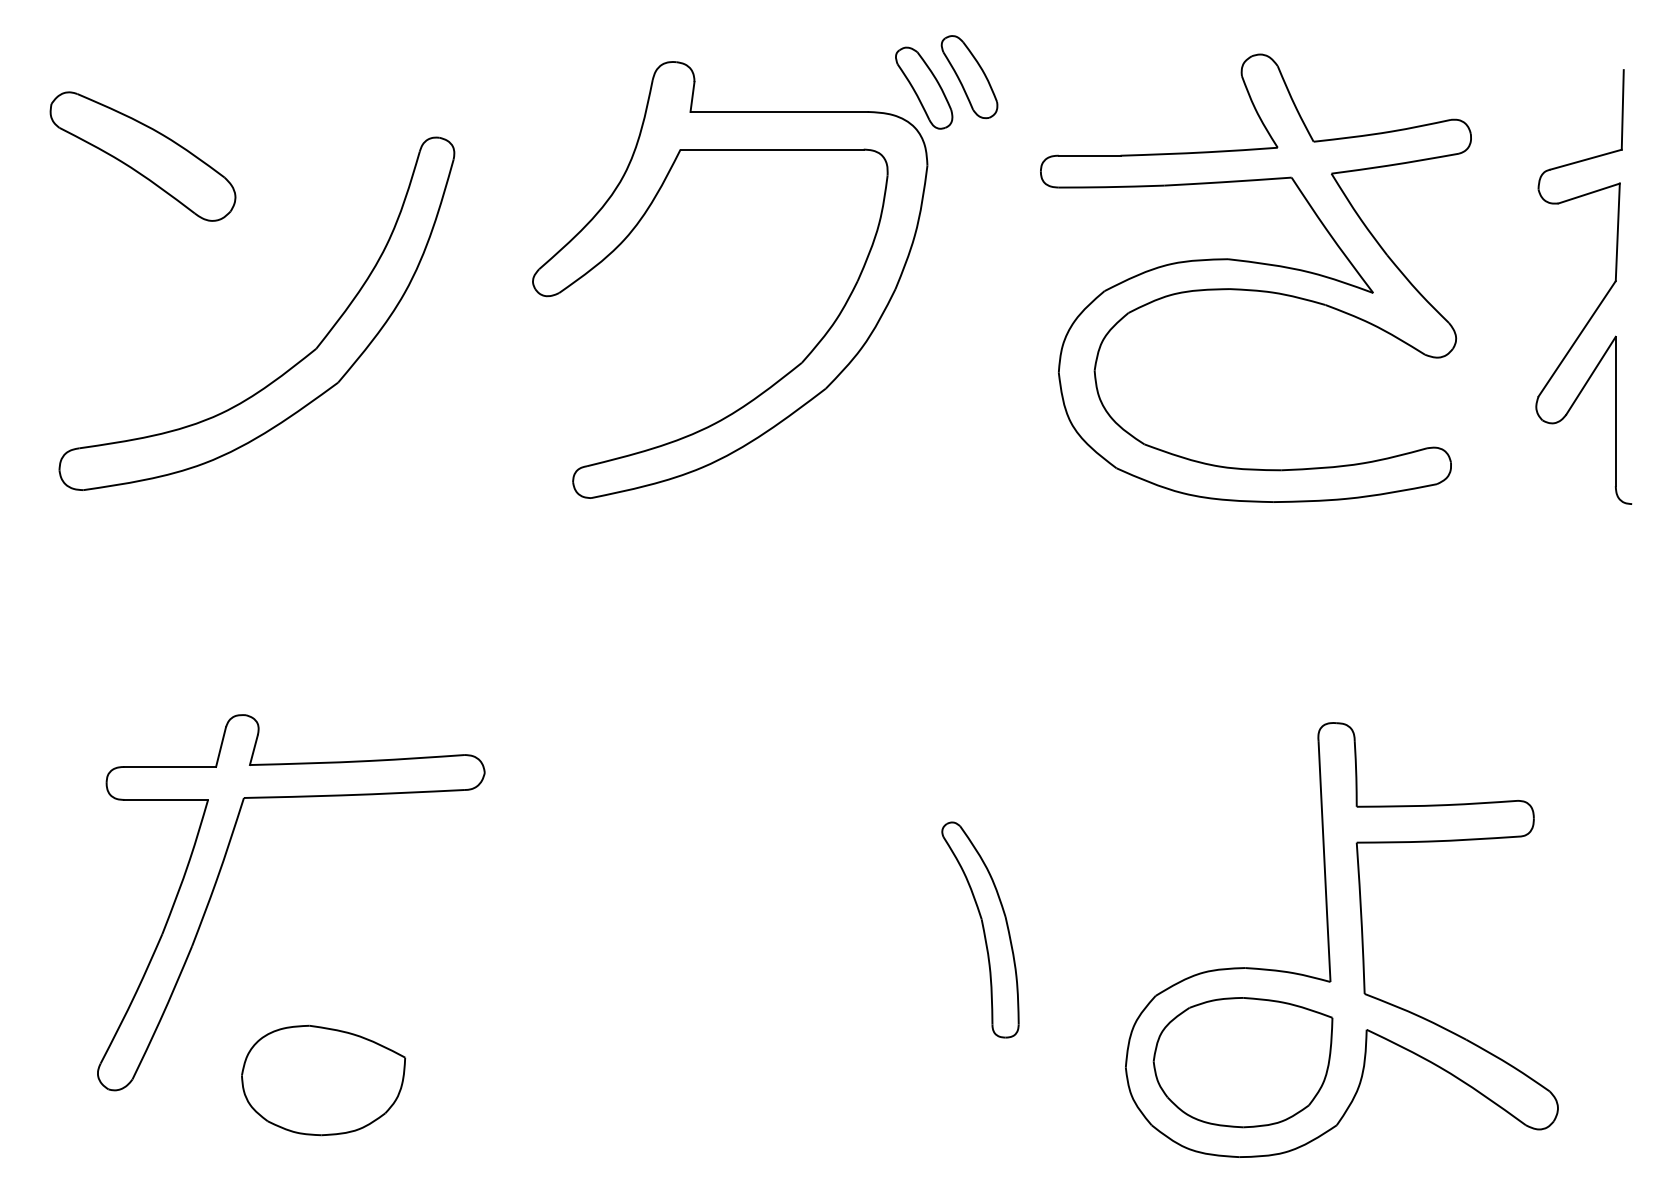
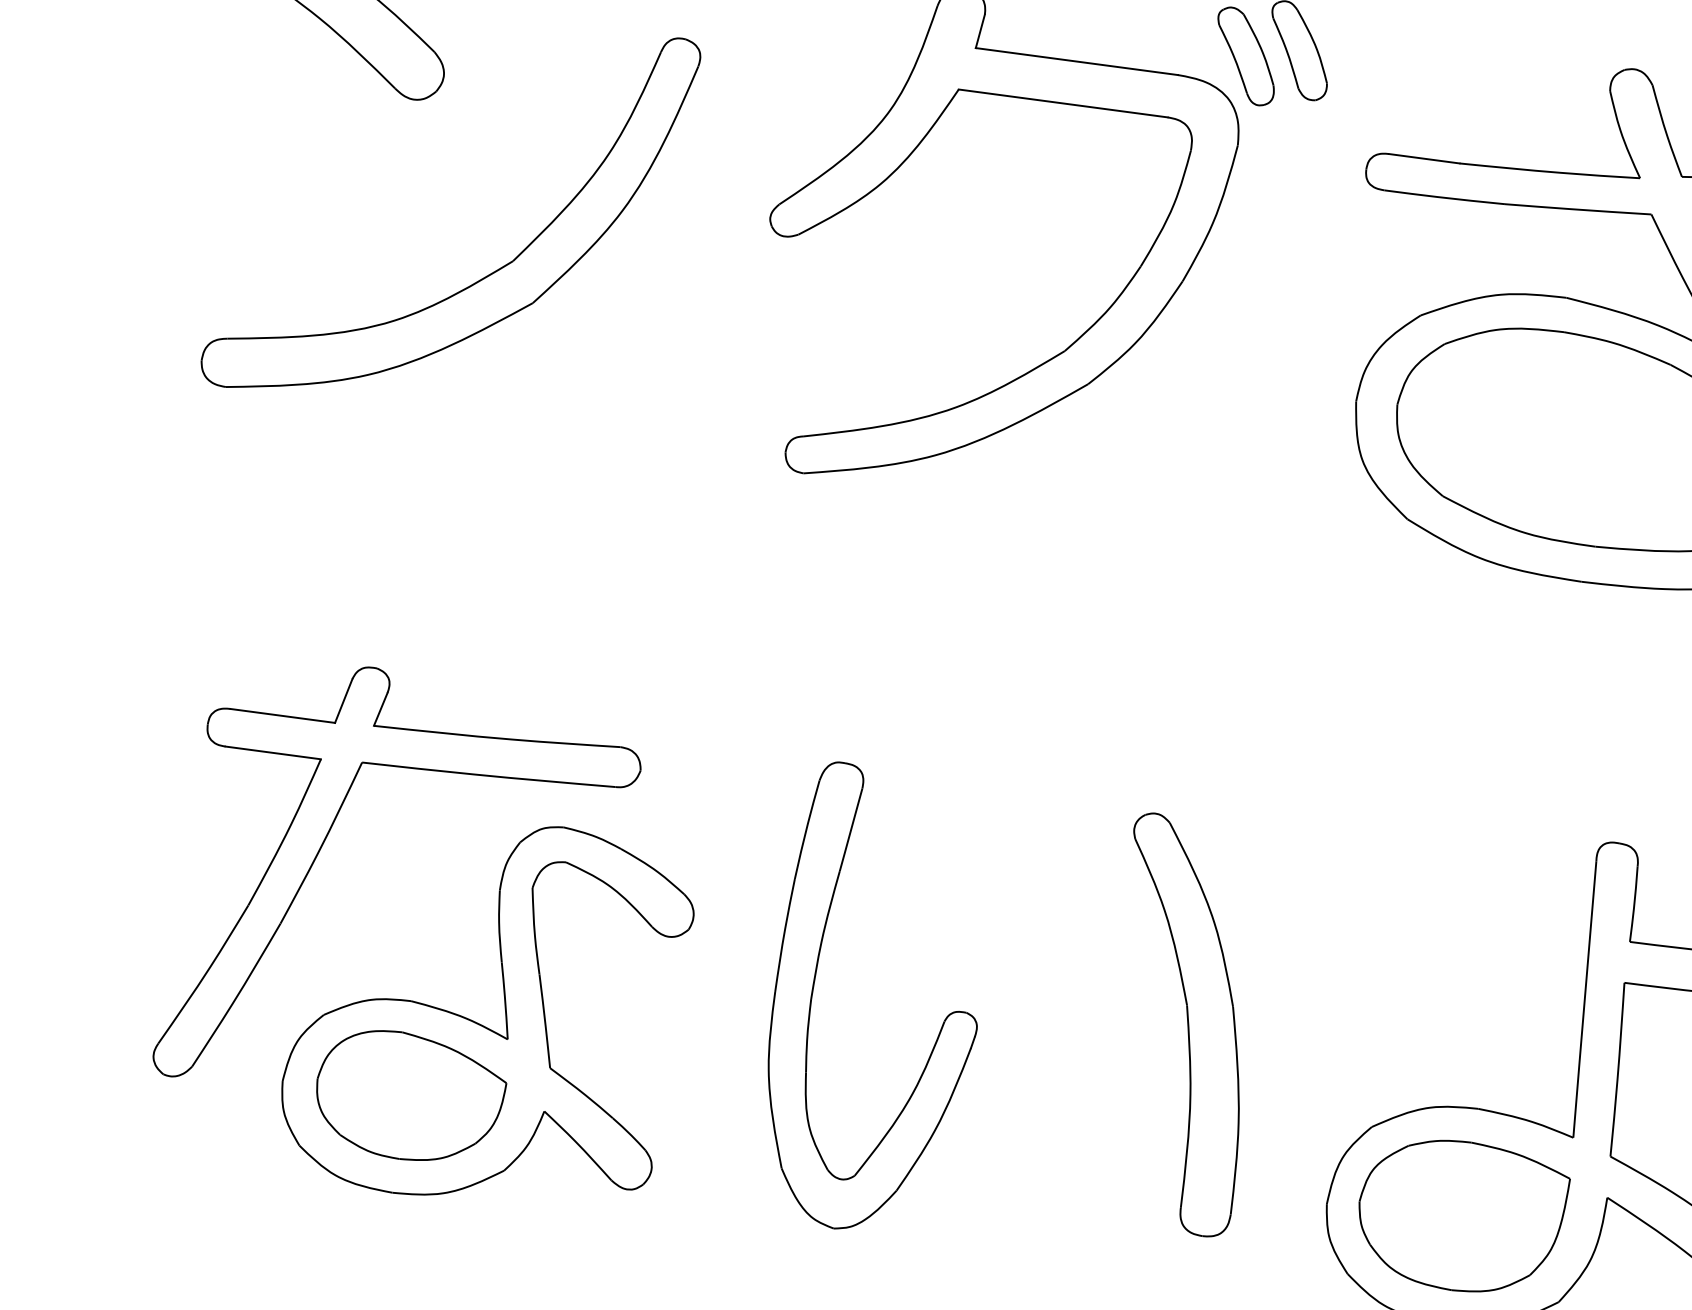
part: (980, 929) -> (1182, 1024), size x1.67
part: (659, 943) -> (813, 991), added
part: (376, 1009) -> (481, 1023), added

